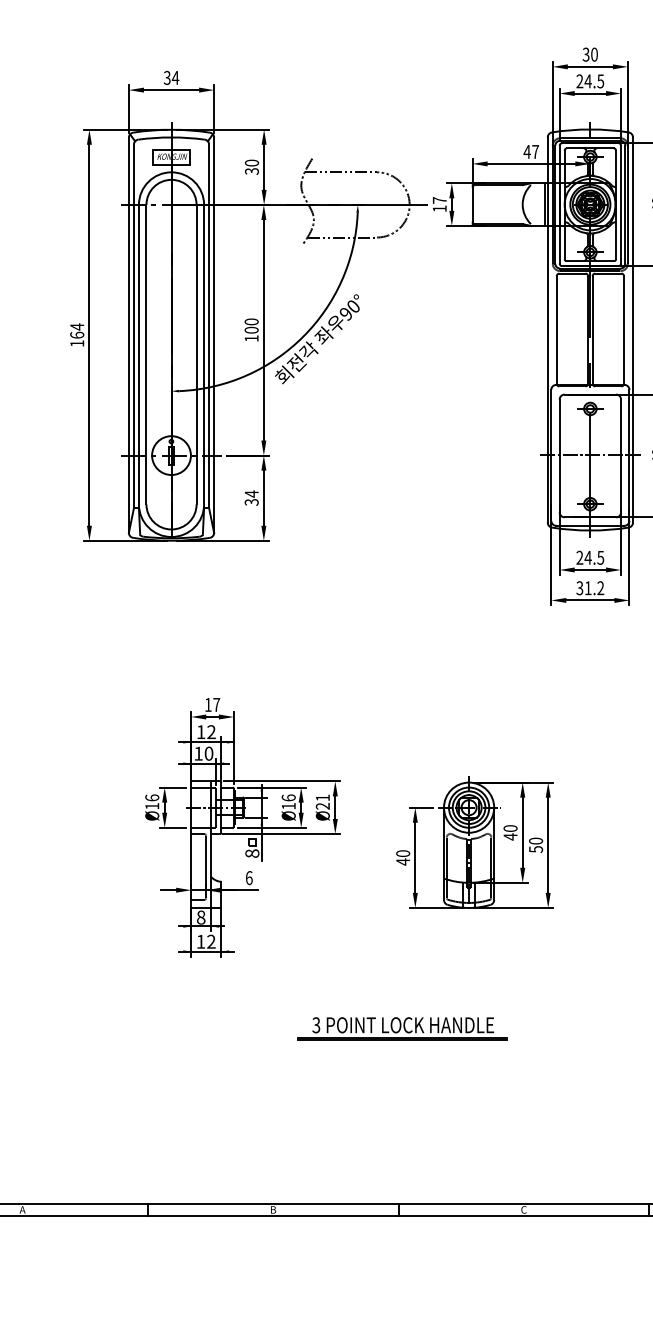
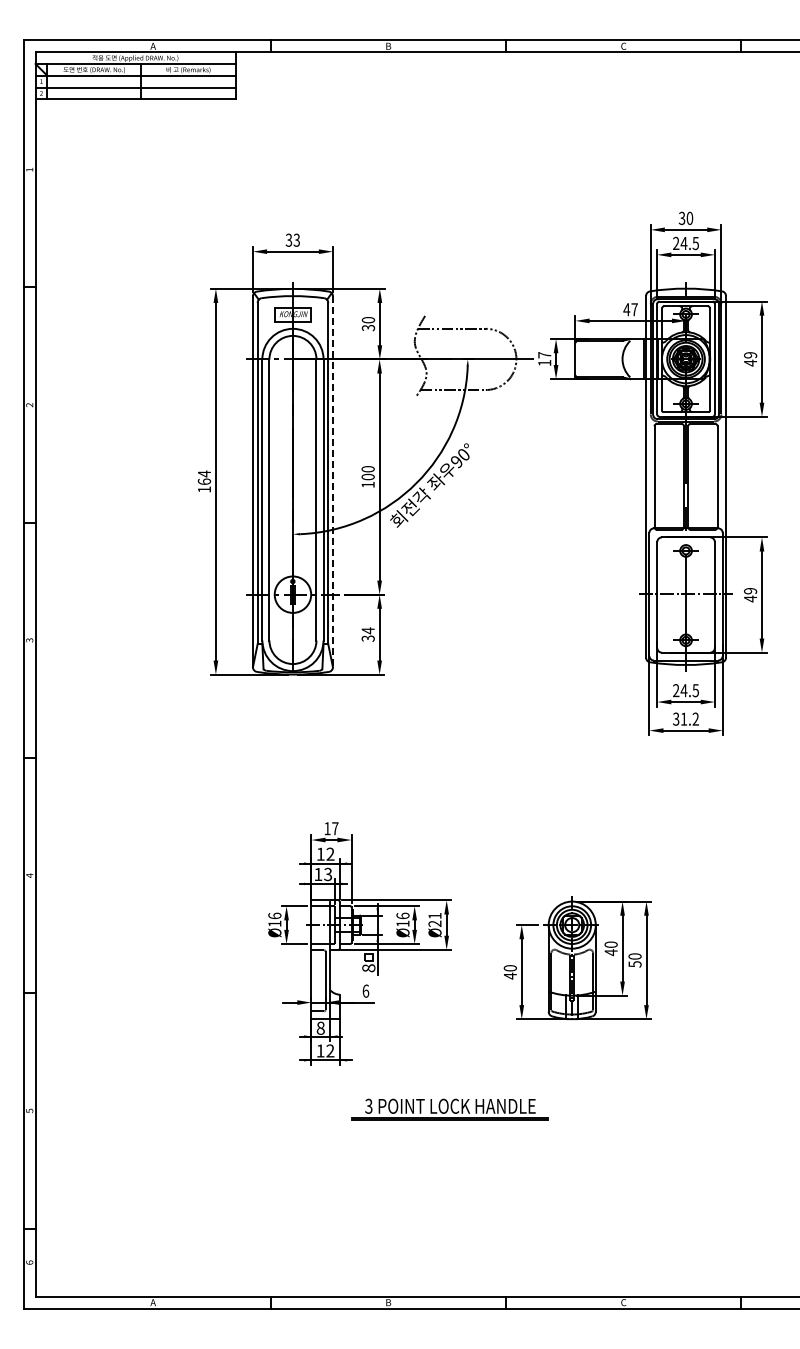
text: (175, 77) -> (296, 239), 34 -> 33
line: (213, 336) -> (332, 482), solid -> dashed
text: (209, 753) -> (328, 874), 10 -> 13
part: (402, 1028) -> (449, 1109), moved

